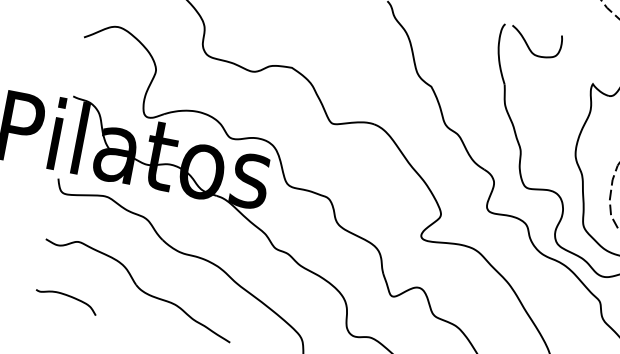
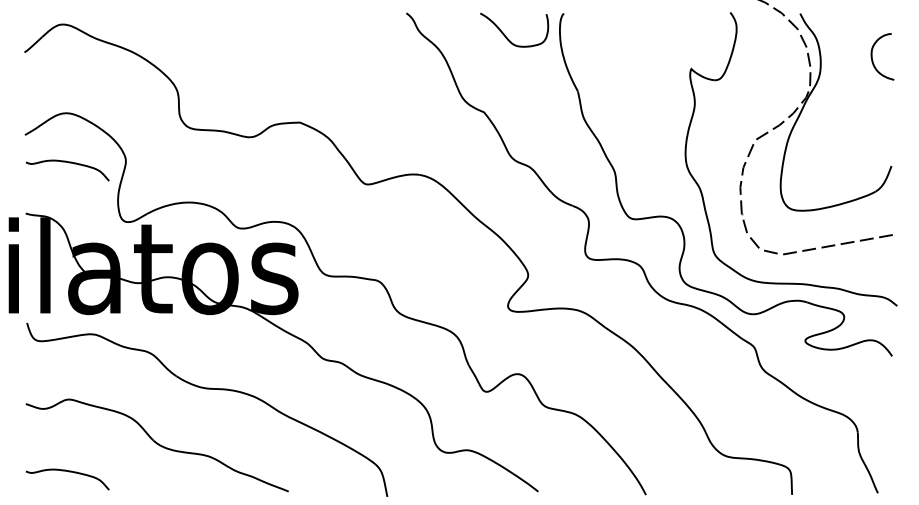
curve: (528, 46) -> (506, 36), moved
curve: (112, 65) -> (68, 163), added

